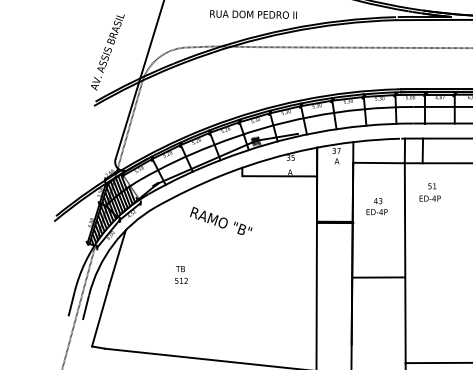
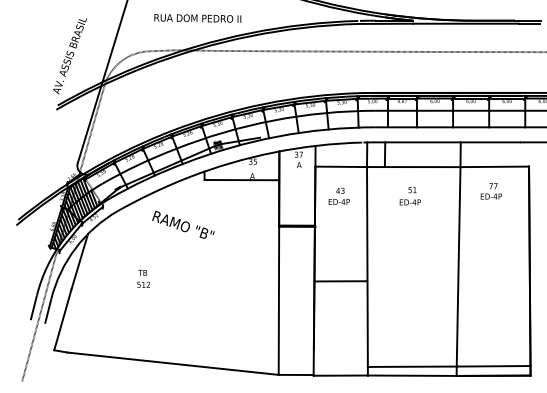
text: (253, 14) -> (197, 18), moved
text: (429, 192) -> (409, 196), moved
text: (376, 205) -> (338, 195), moved

